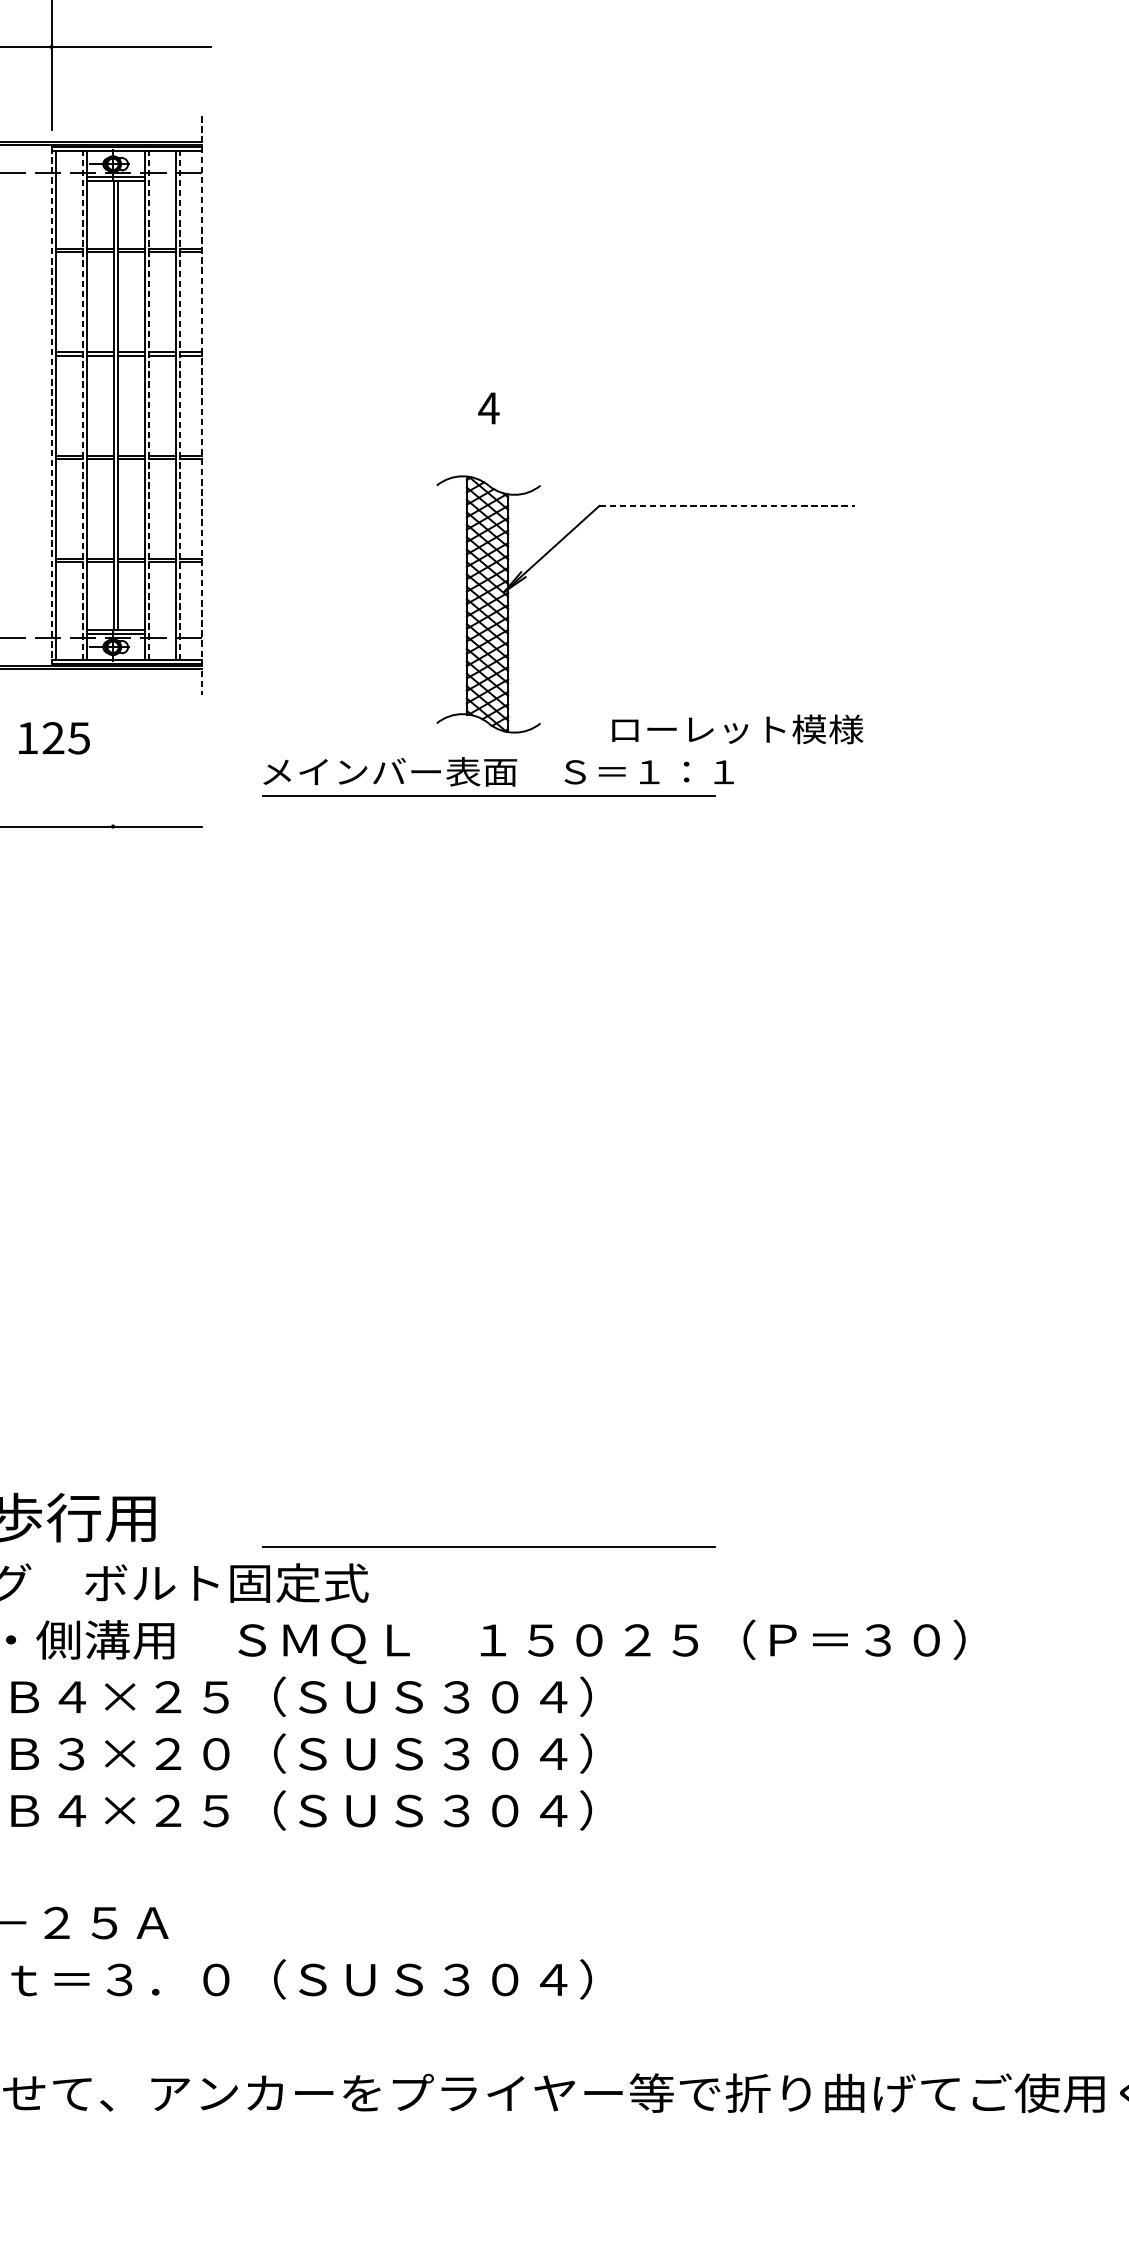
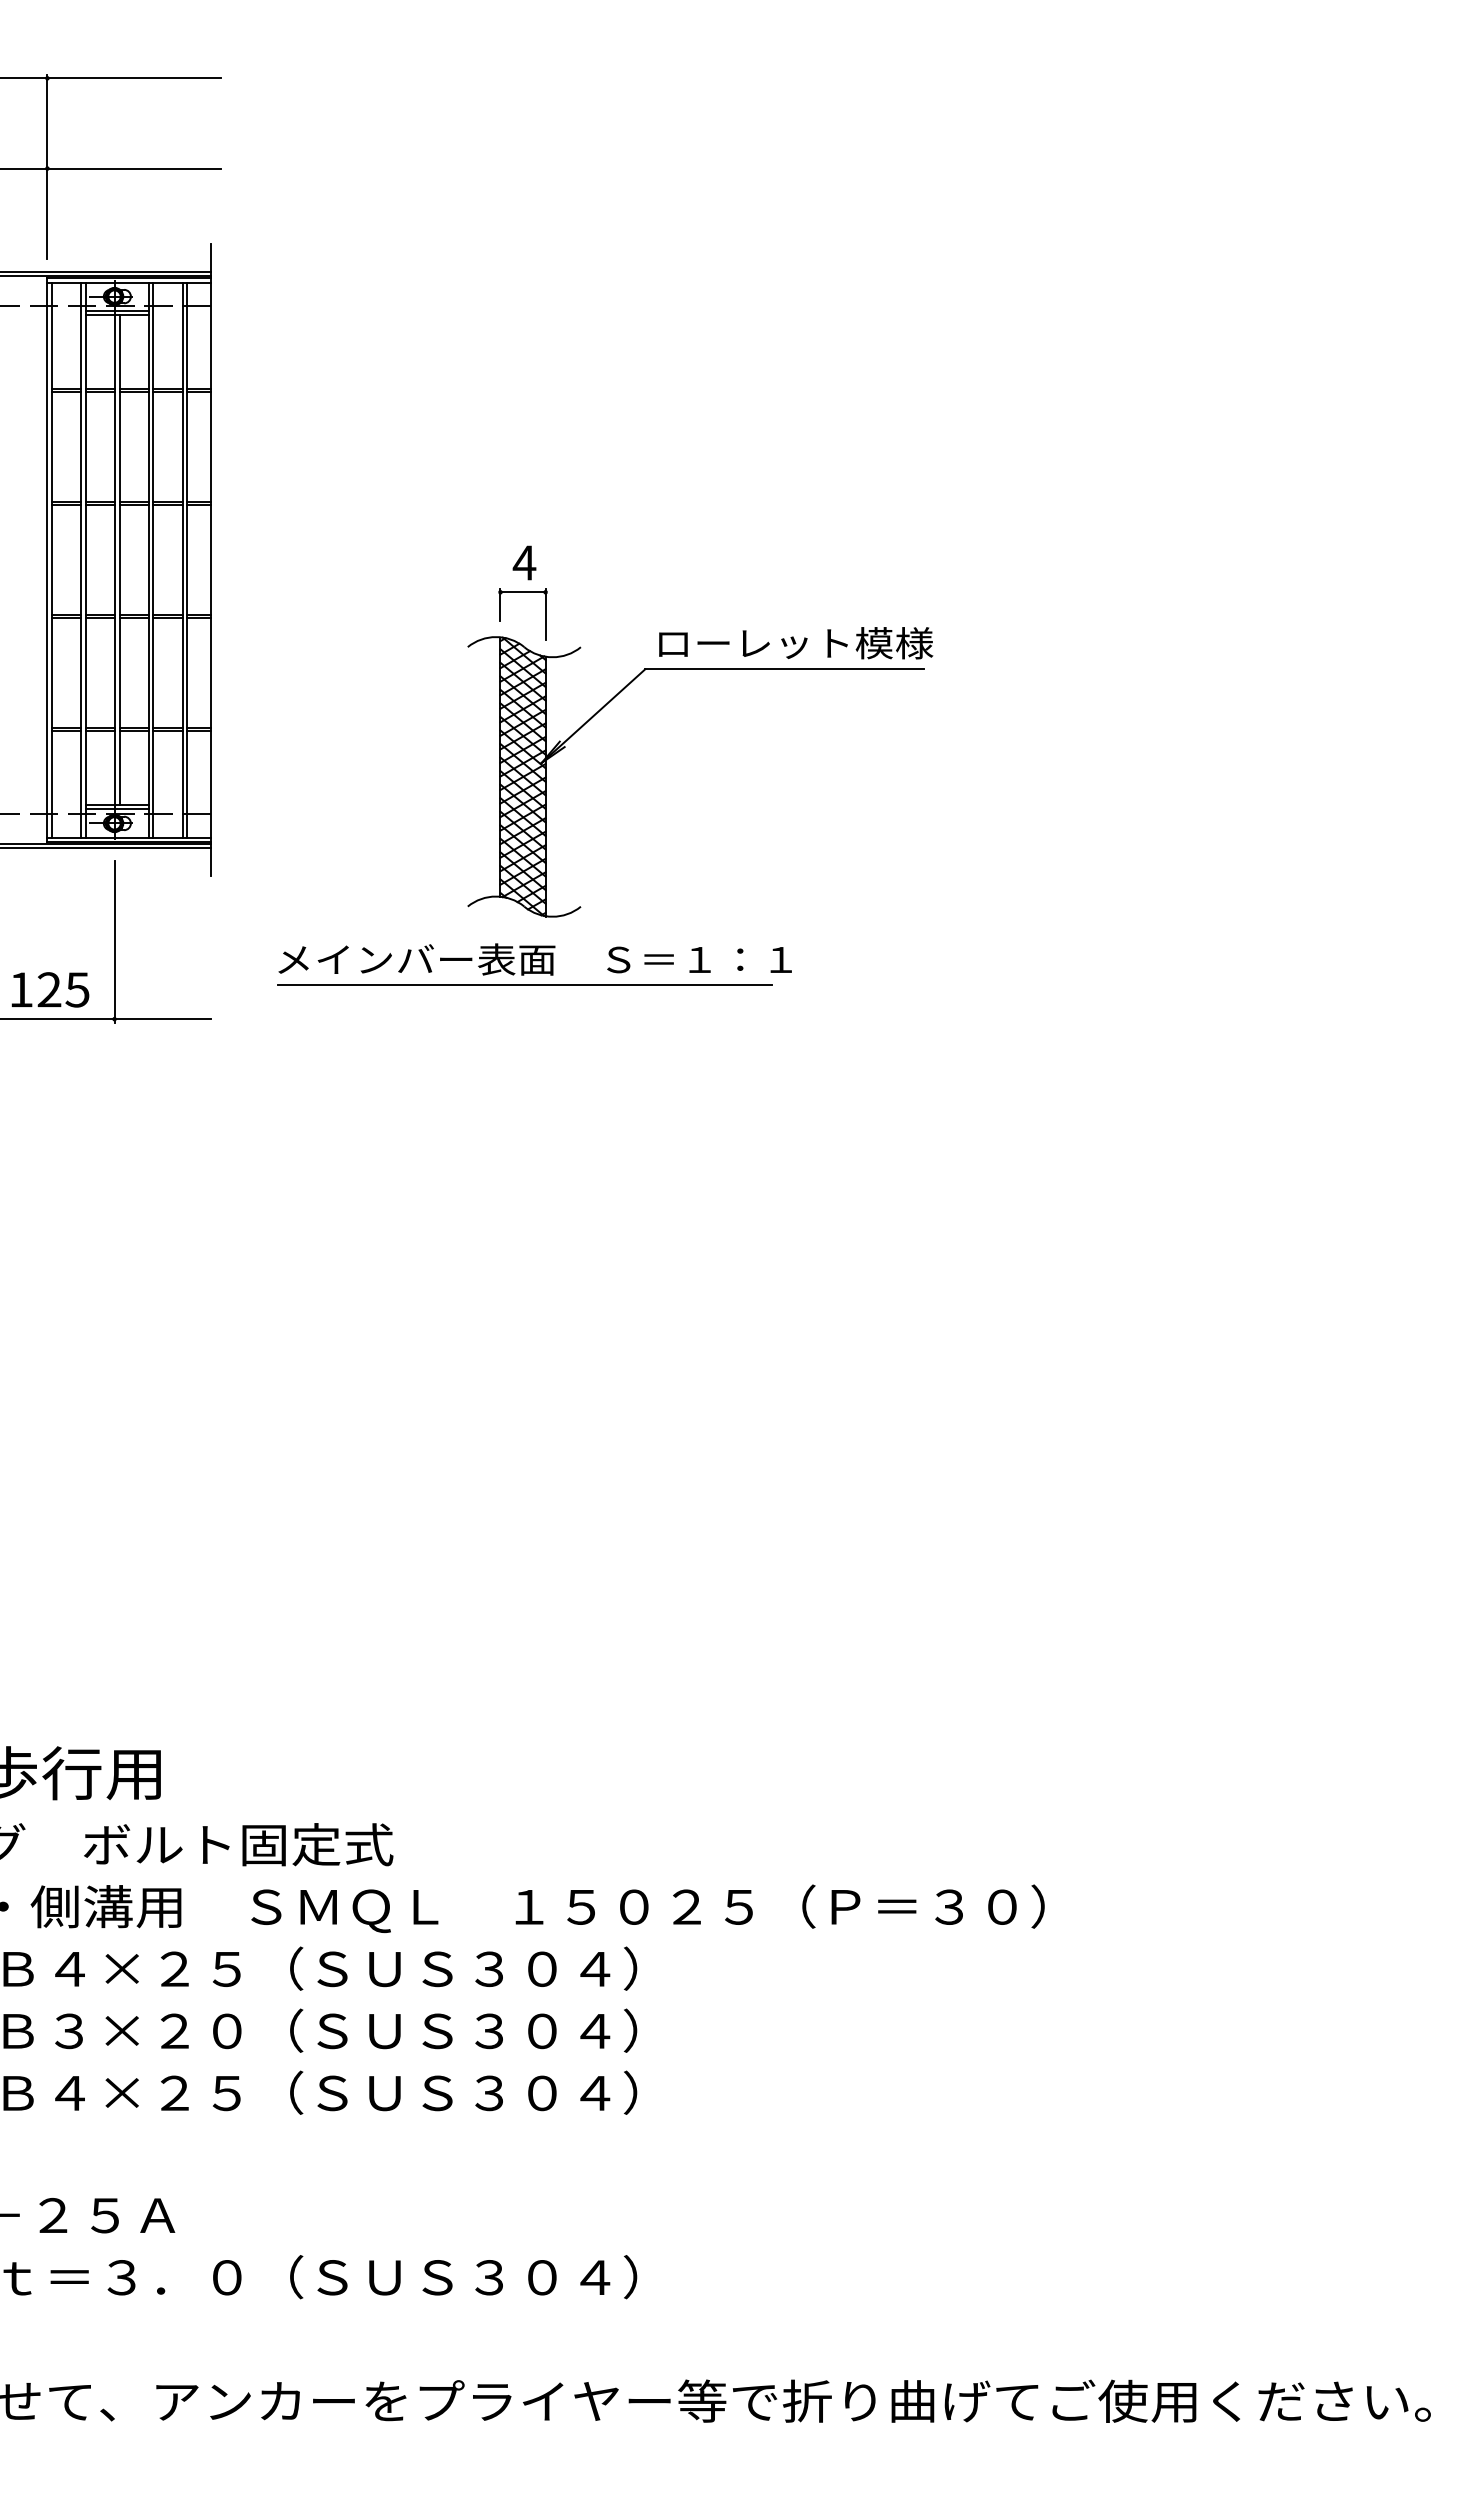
line: (51, 406) -> (47, 560), dashed -> solid
line: (82, 406) -> (81, 560), dashed -> solid
line: (148, 406) -> (153, 560), dashed -> solid
line: (179, 406) -> (187, 560), dashed -> solid
line: (201, 406) -> (211, 560), dashed -> solid
part: (486, 435) -> (522, 592), added
line: (728, 506) -> (785, 669), dashed -> solid
text: (738, 729) -> (796, 643), moved
text: (54, 737) -> (50, 989), moved
line: (113, 755) -> (114, 941), added
line: (488, 1546) -> (524, 1804), removed

